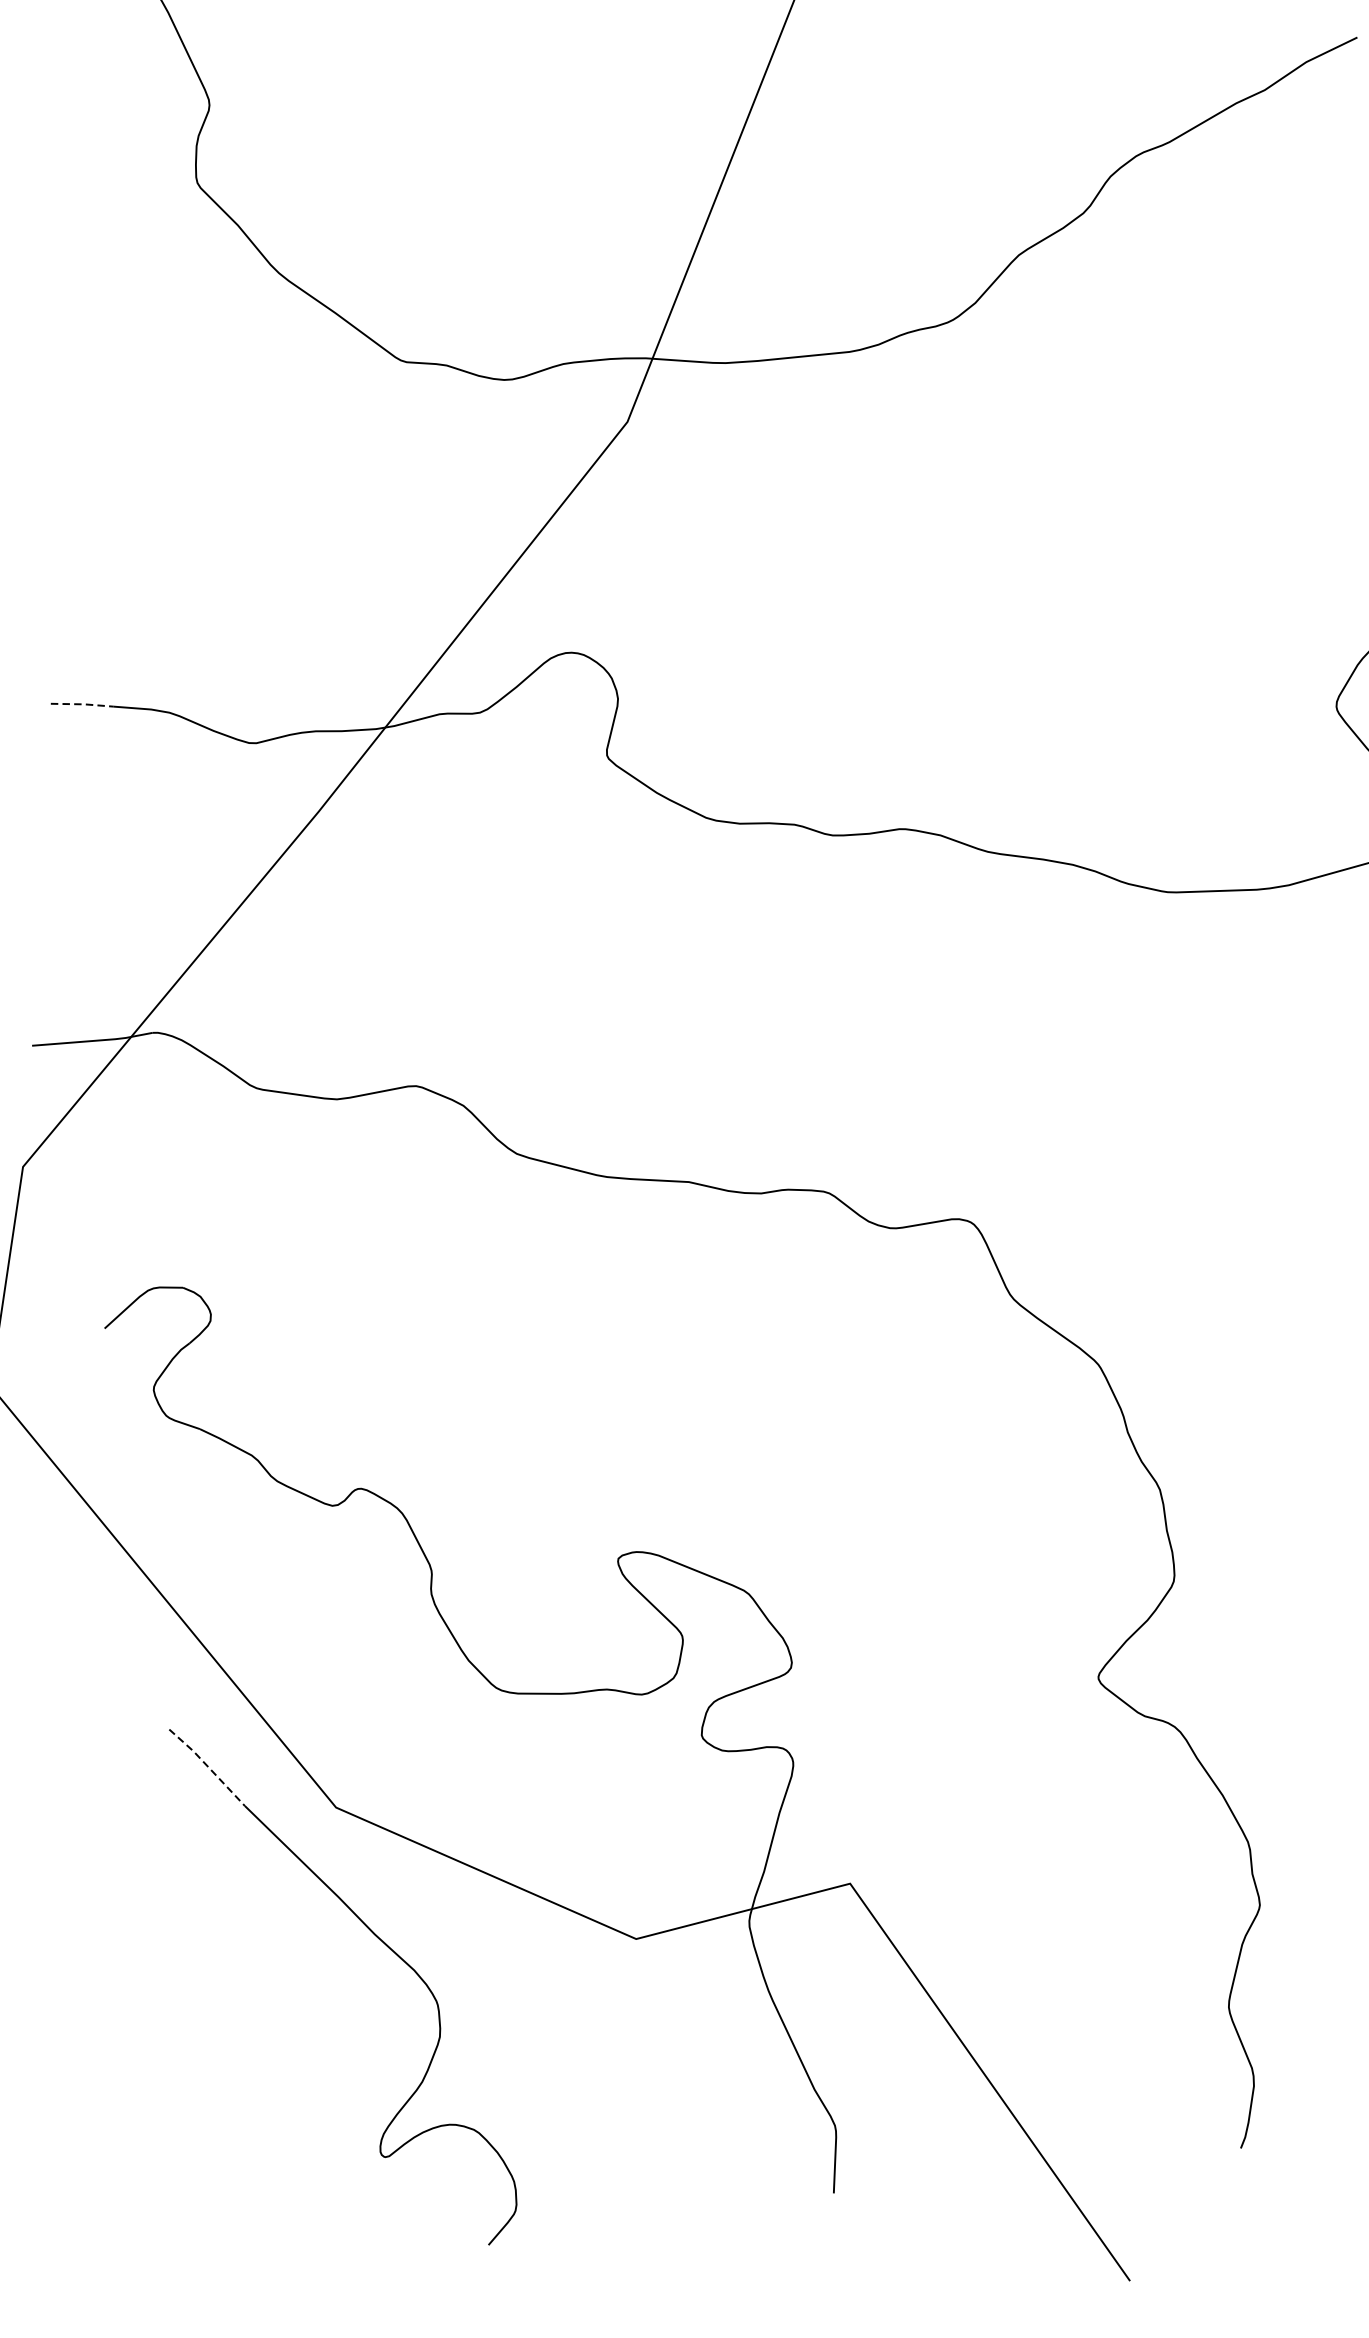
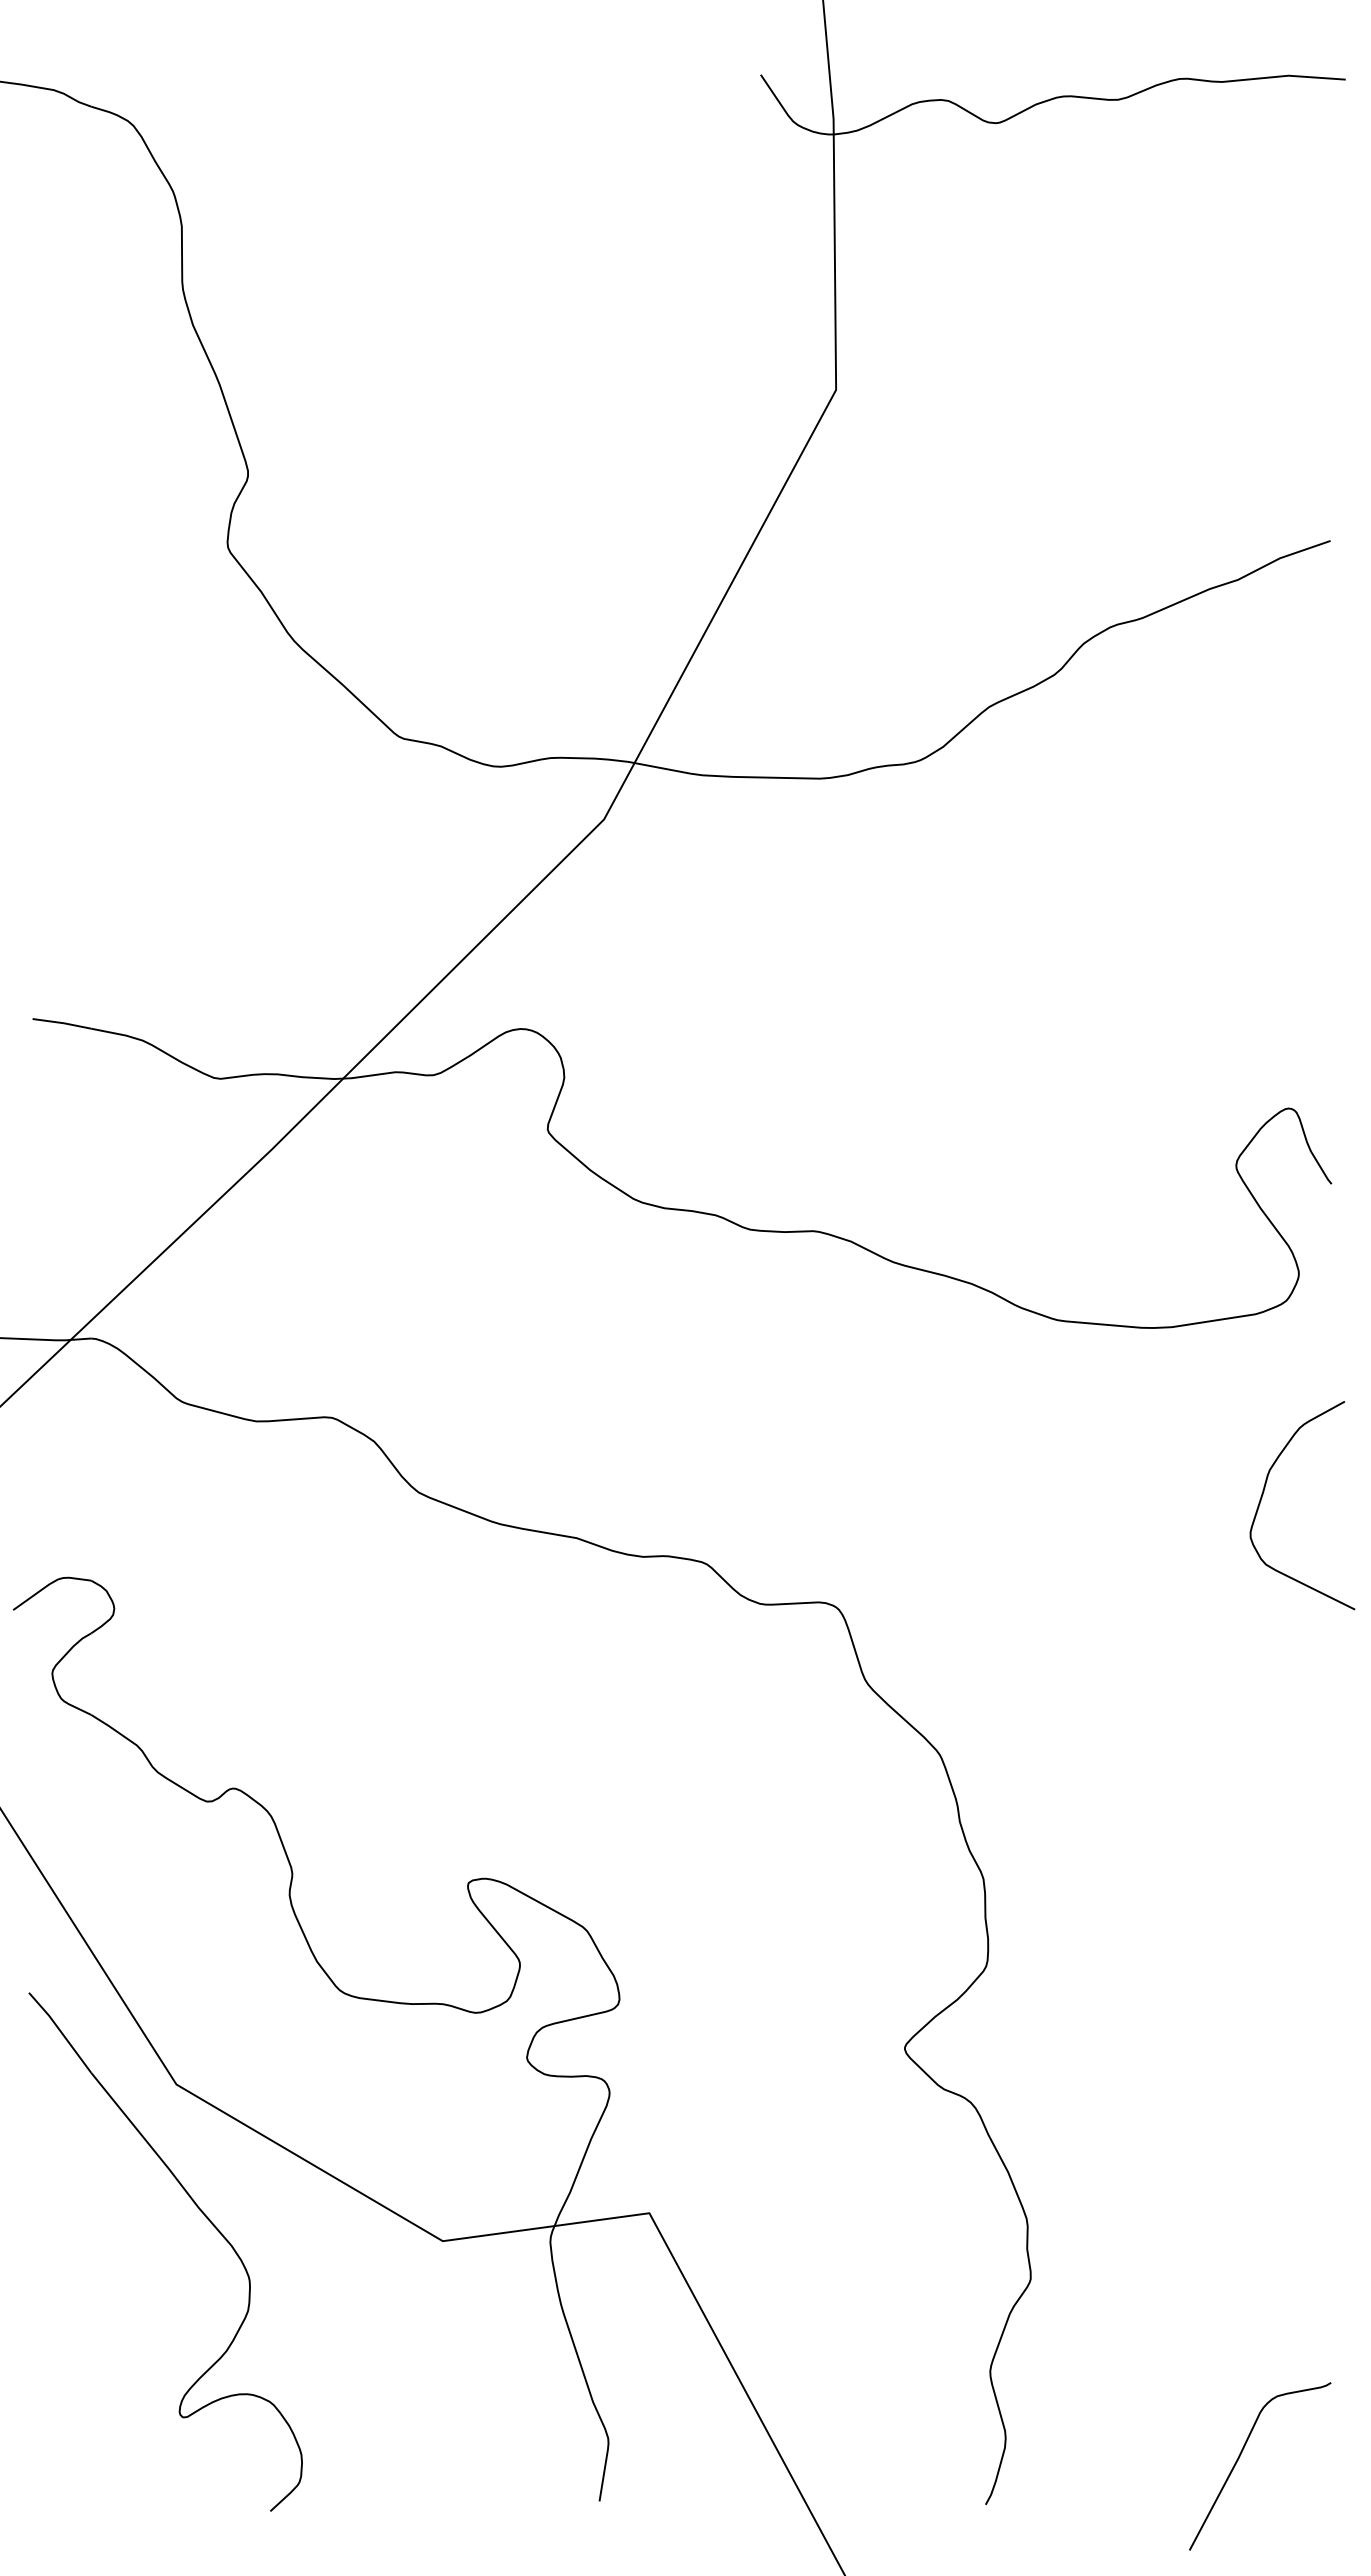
line: (83, 704) -> (63, 1023), dashed -> solid
line: (207, 1766) -> (60, 2031), dashed -> solid

